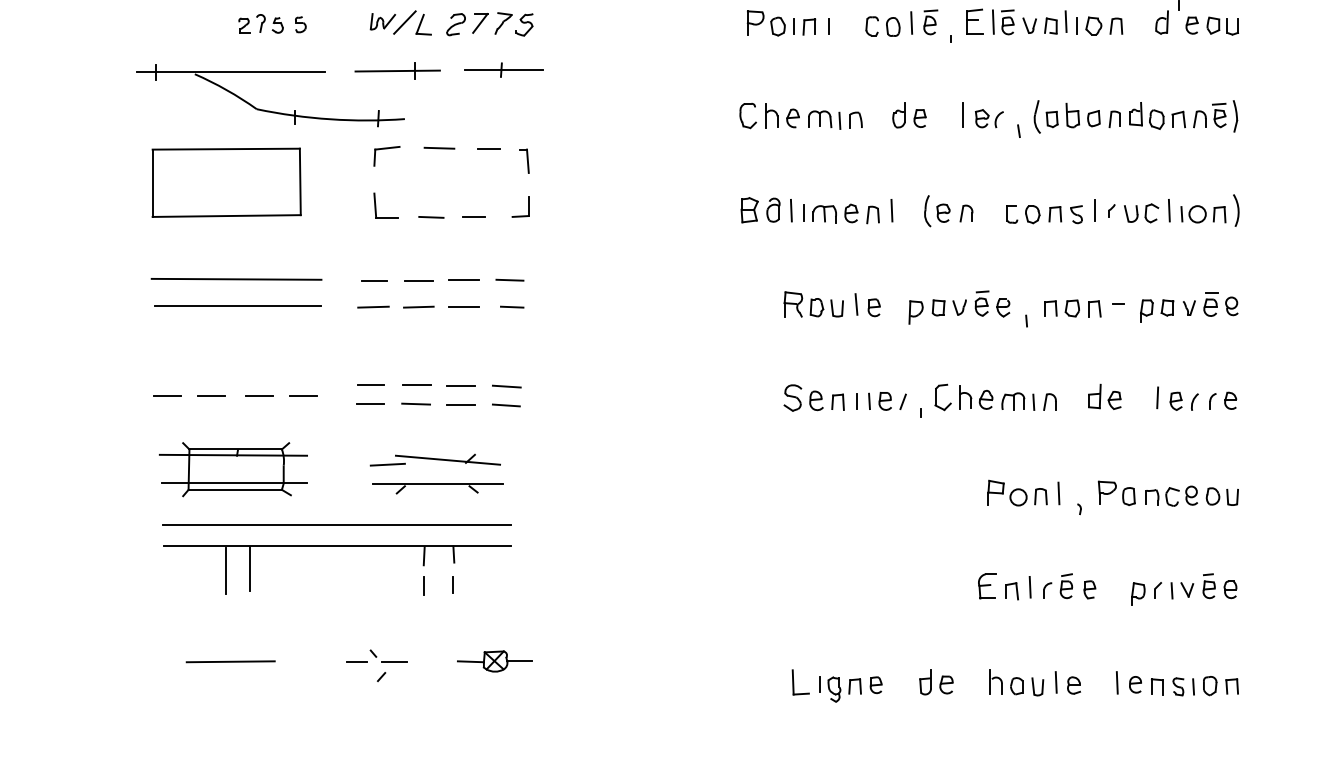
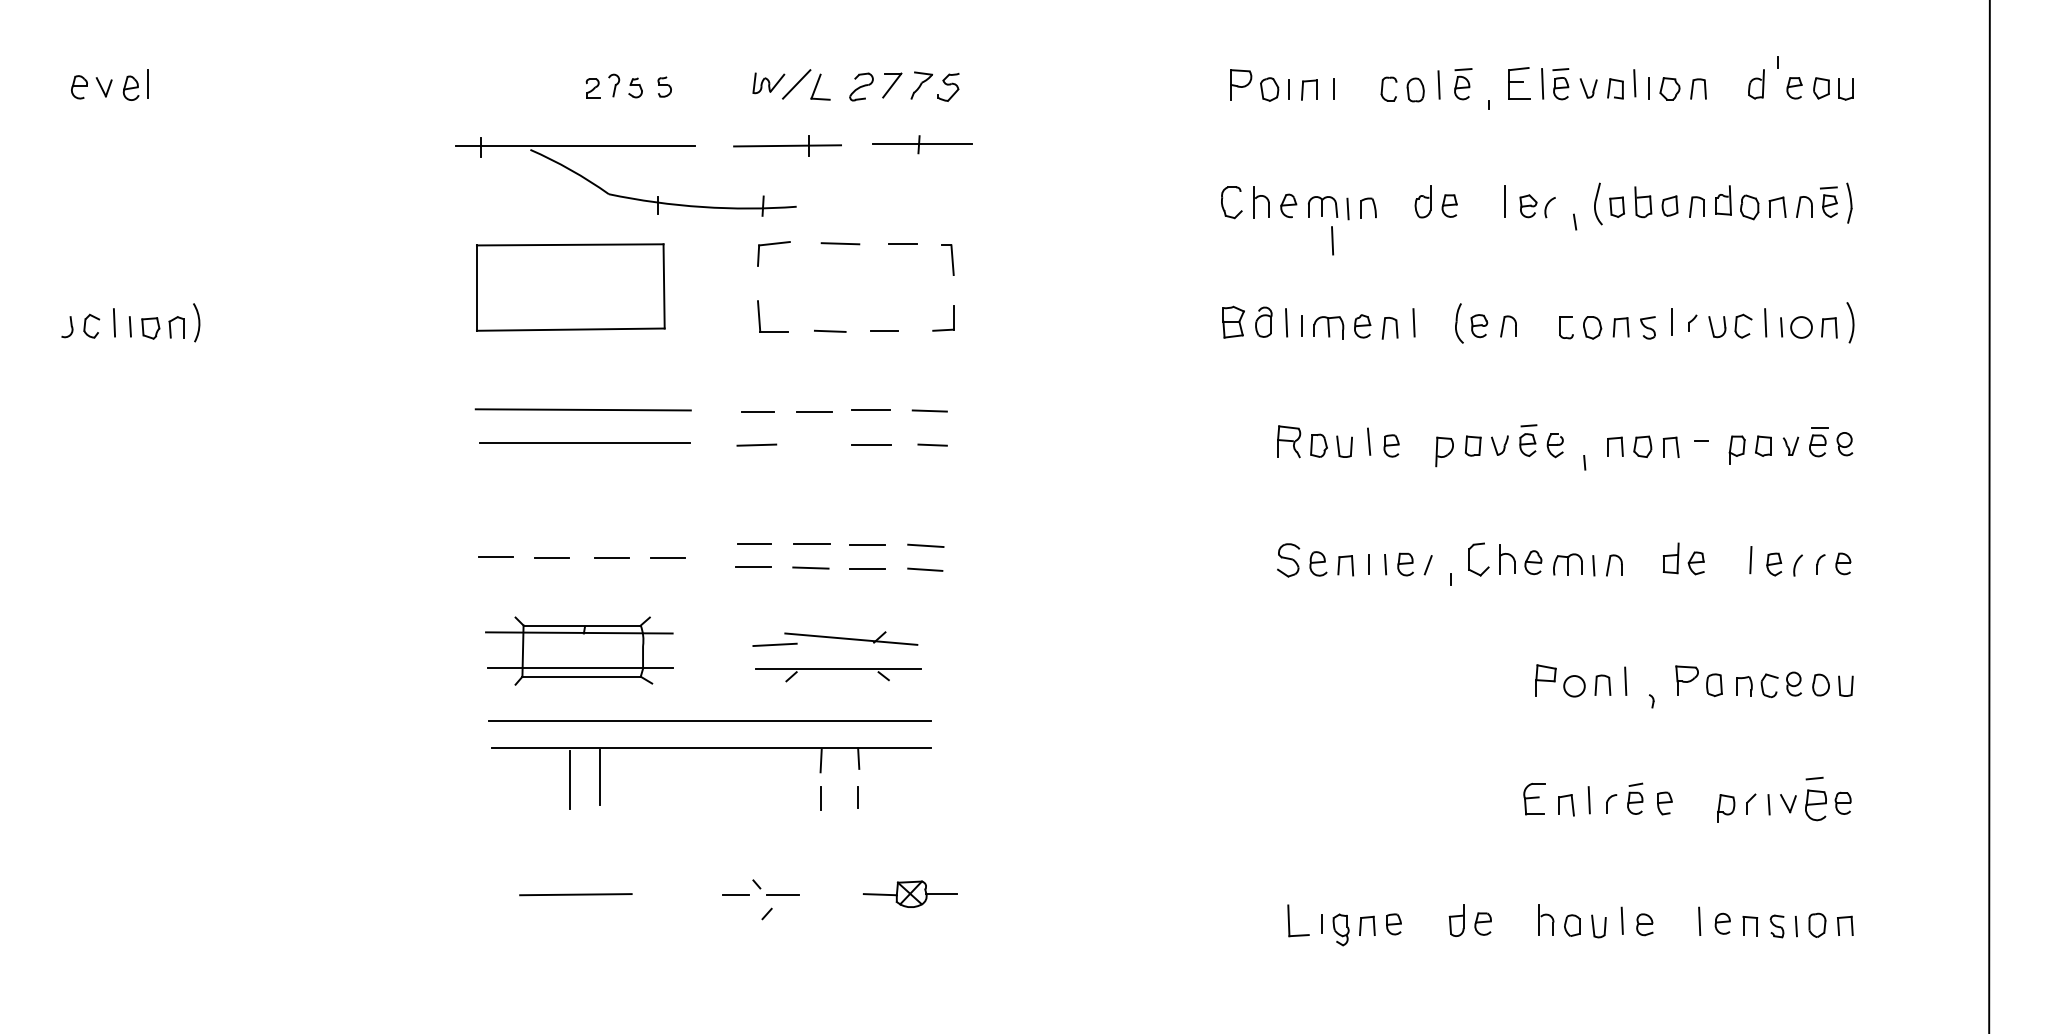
line: (827, 145) -> (1332, 240), added
line: (418, 306) -> (814, 444), removed
part: (1209, 585) -> (1816, 798), size x1.4

